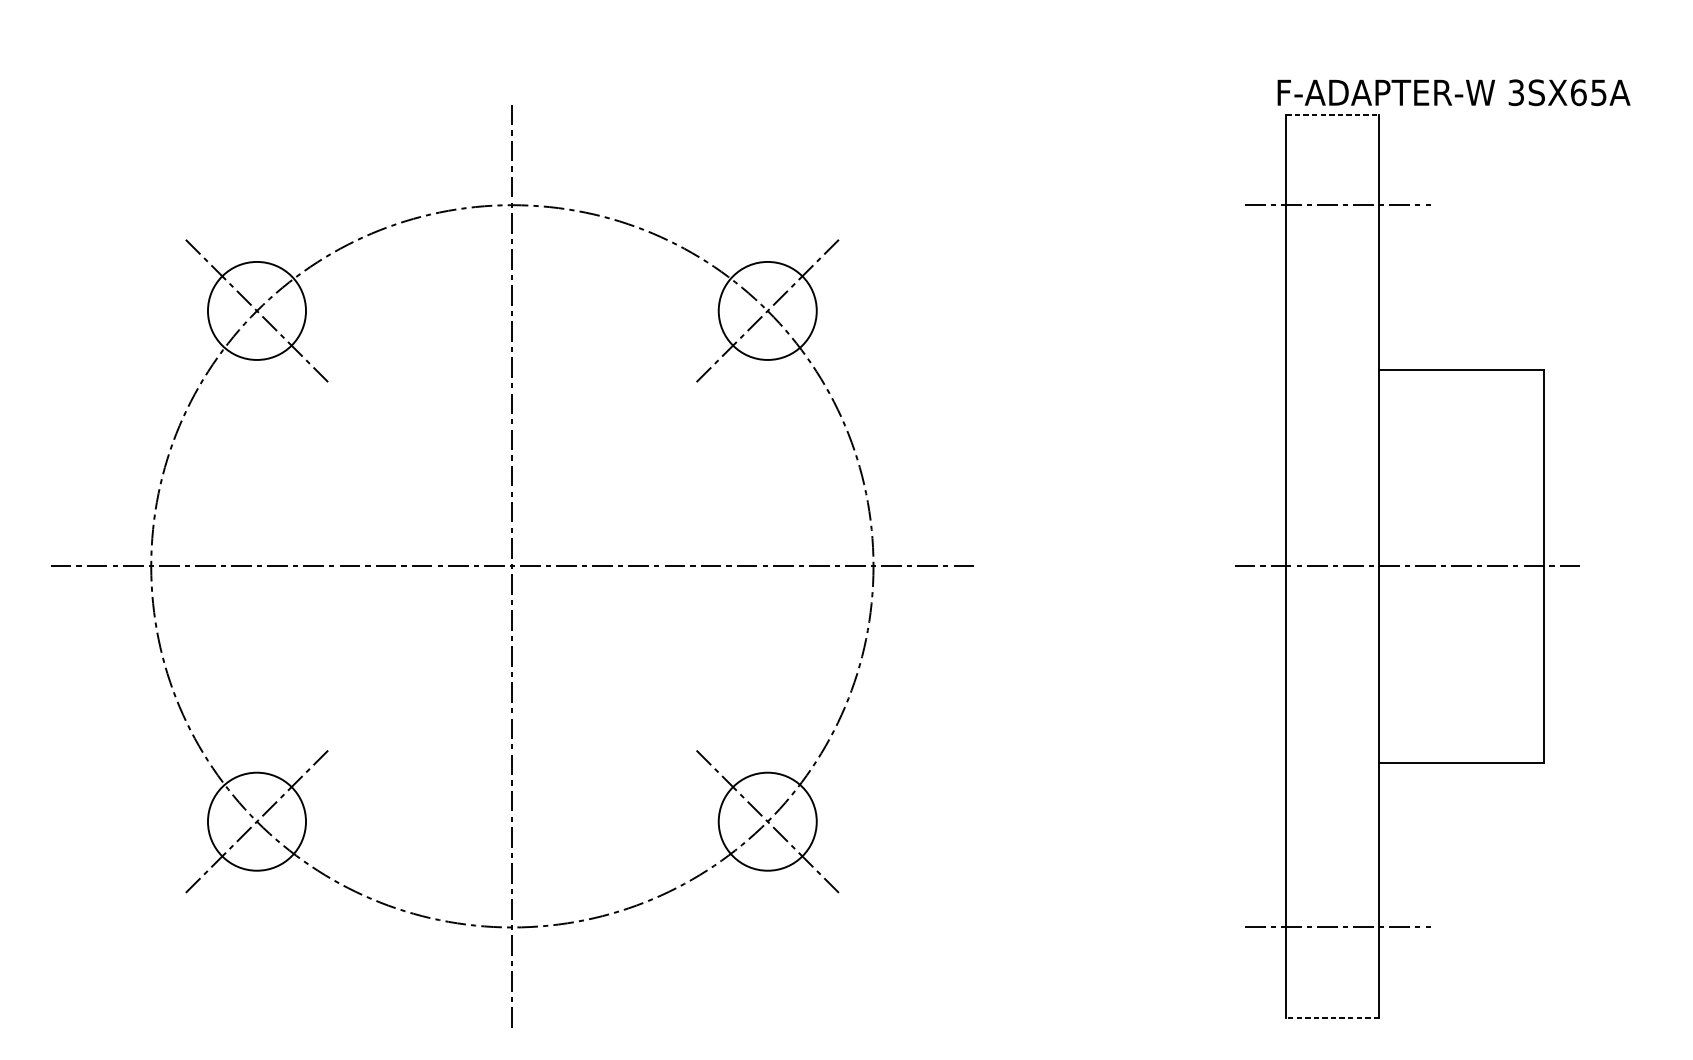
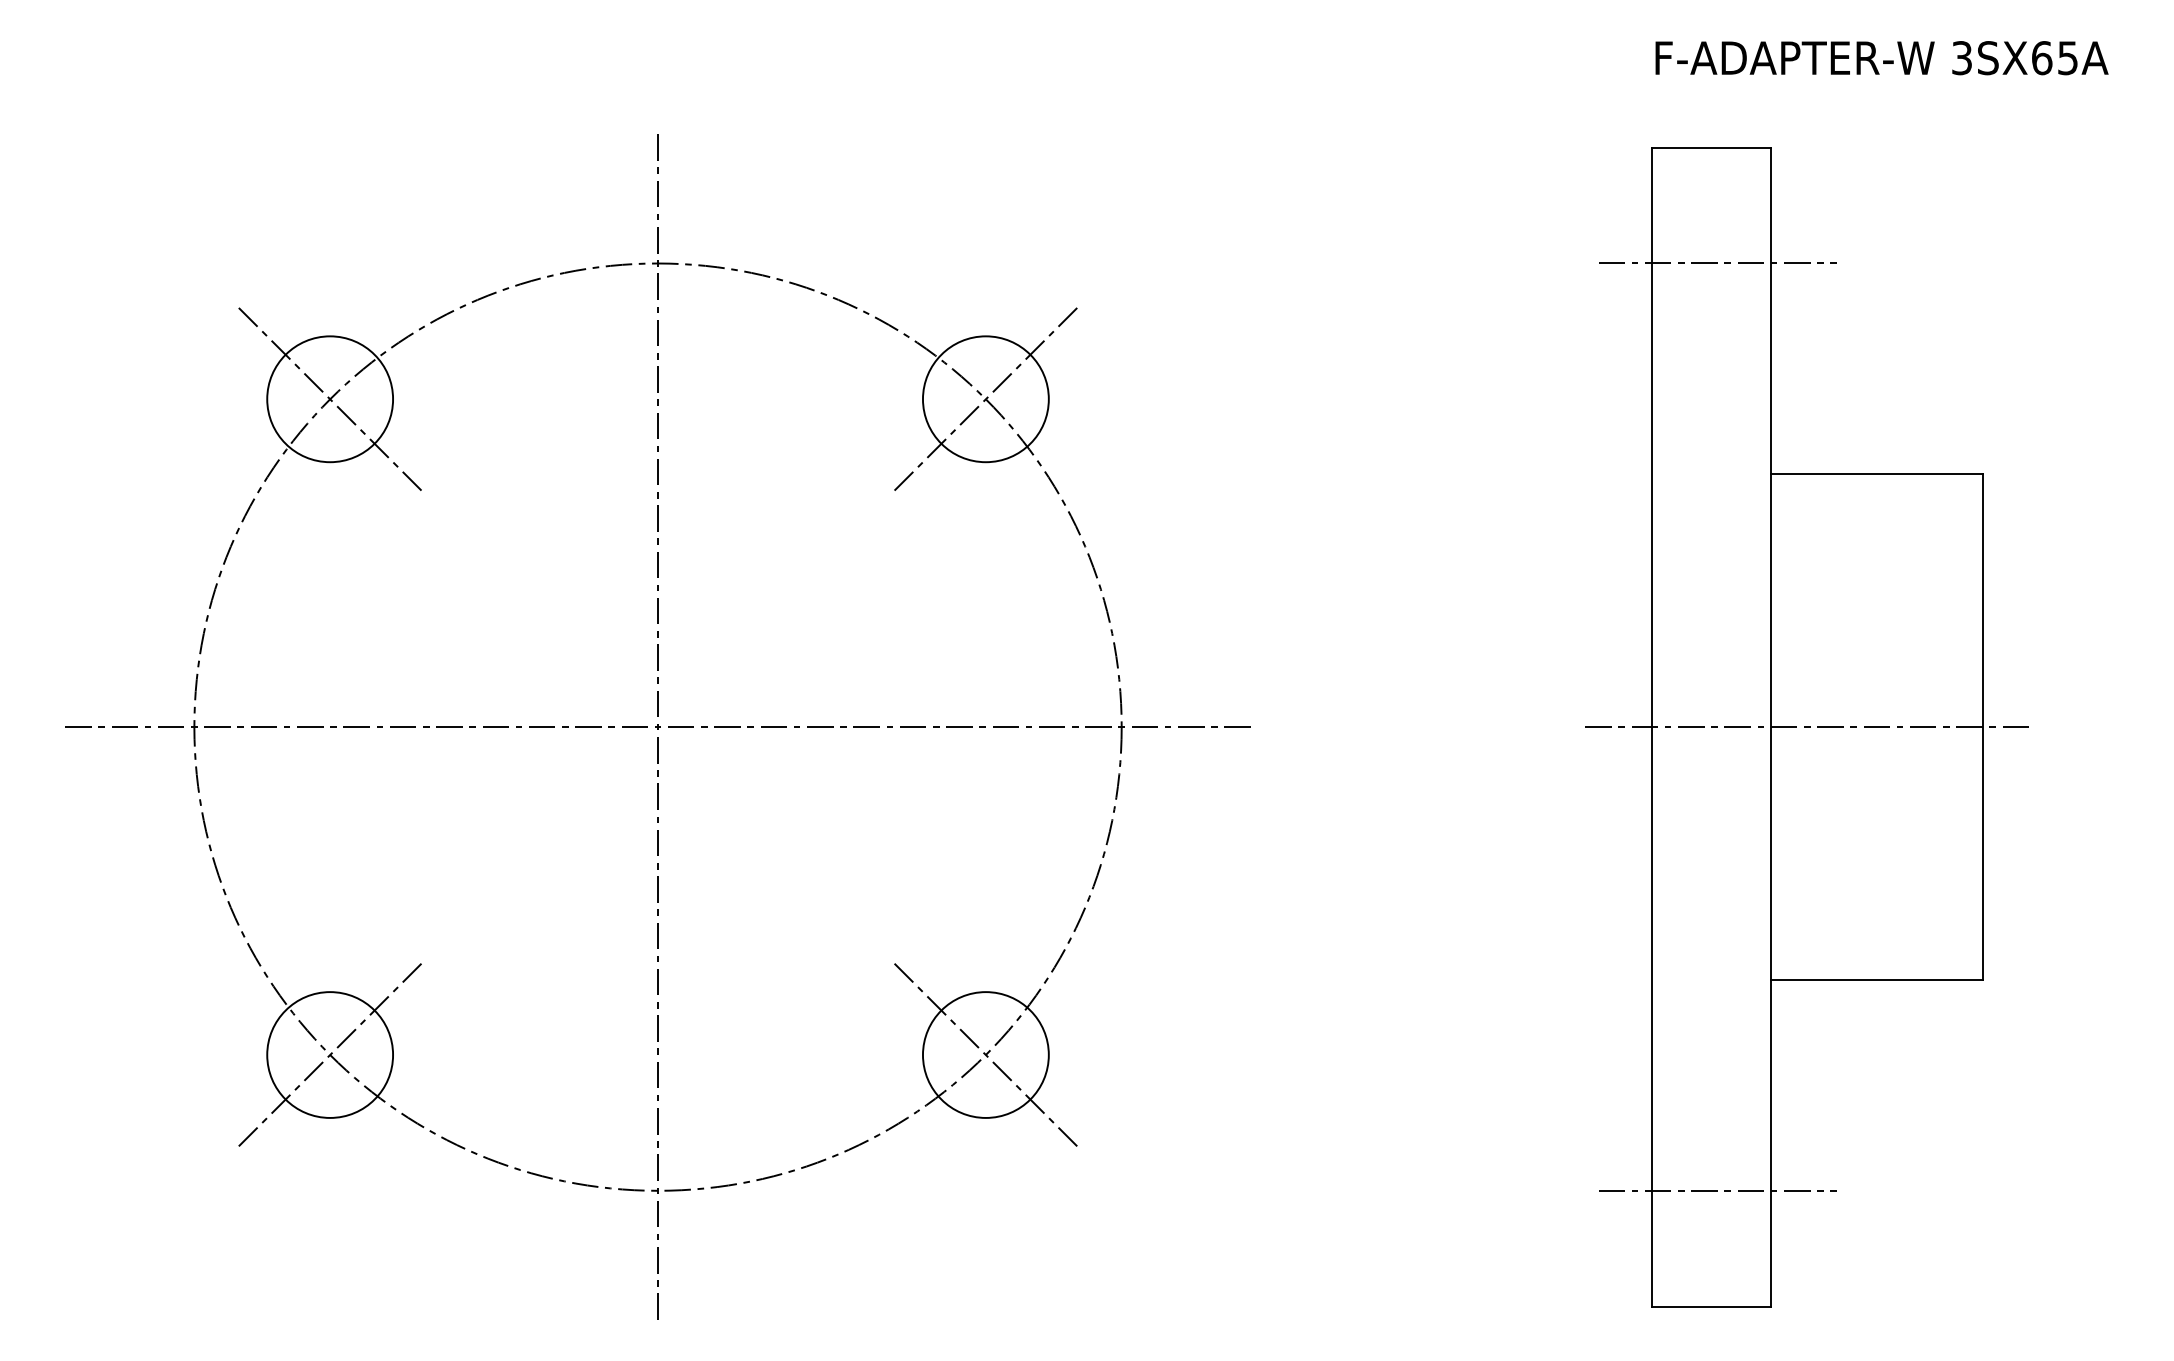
text: (1453, 93) -> (1881, 58), moved
line: (1332, 114) -> (1711, 147), dashed -> solid
line: (1332, 1017) -> (1711, 1306), dashed -> solid

